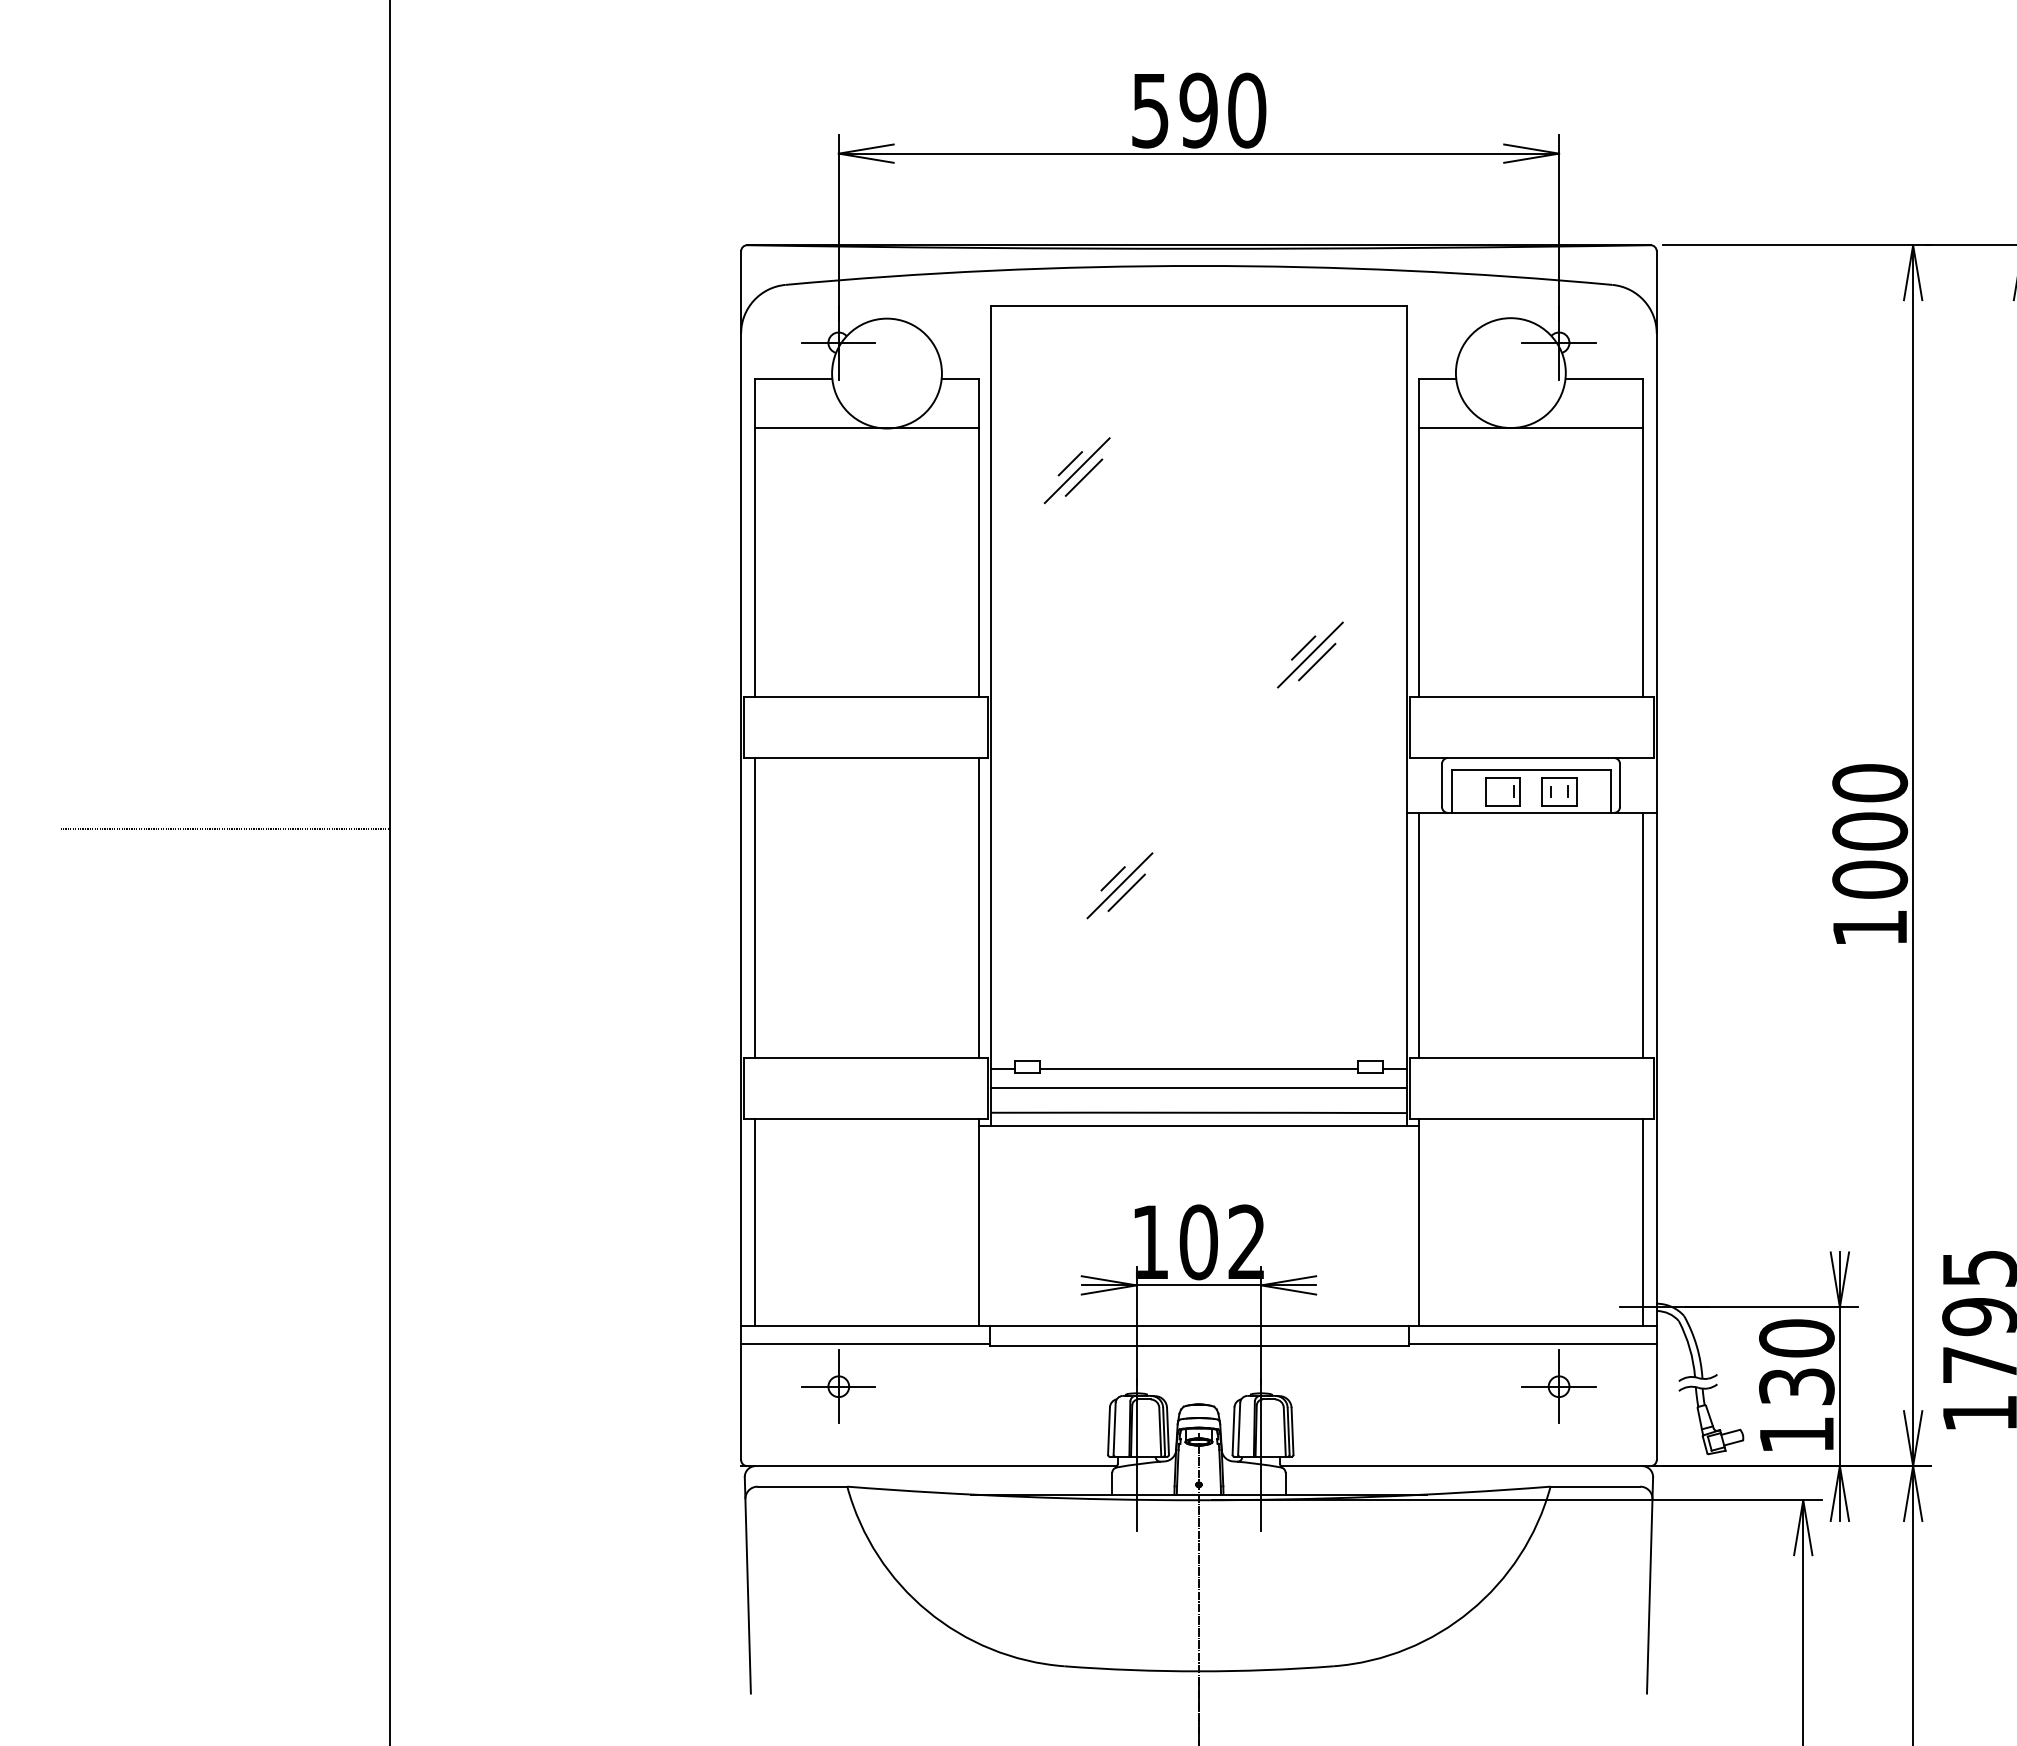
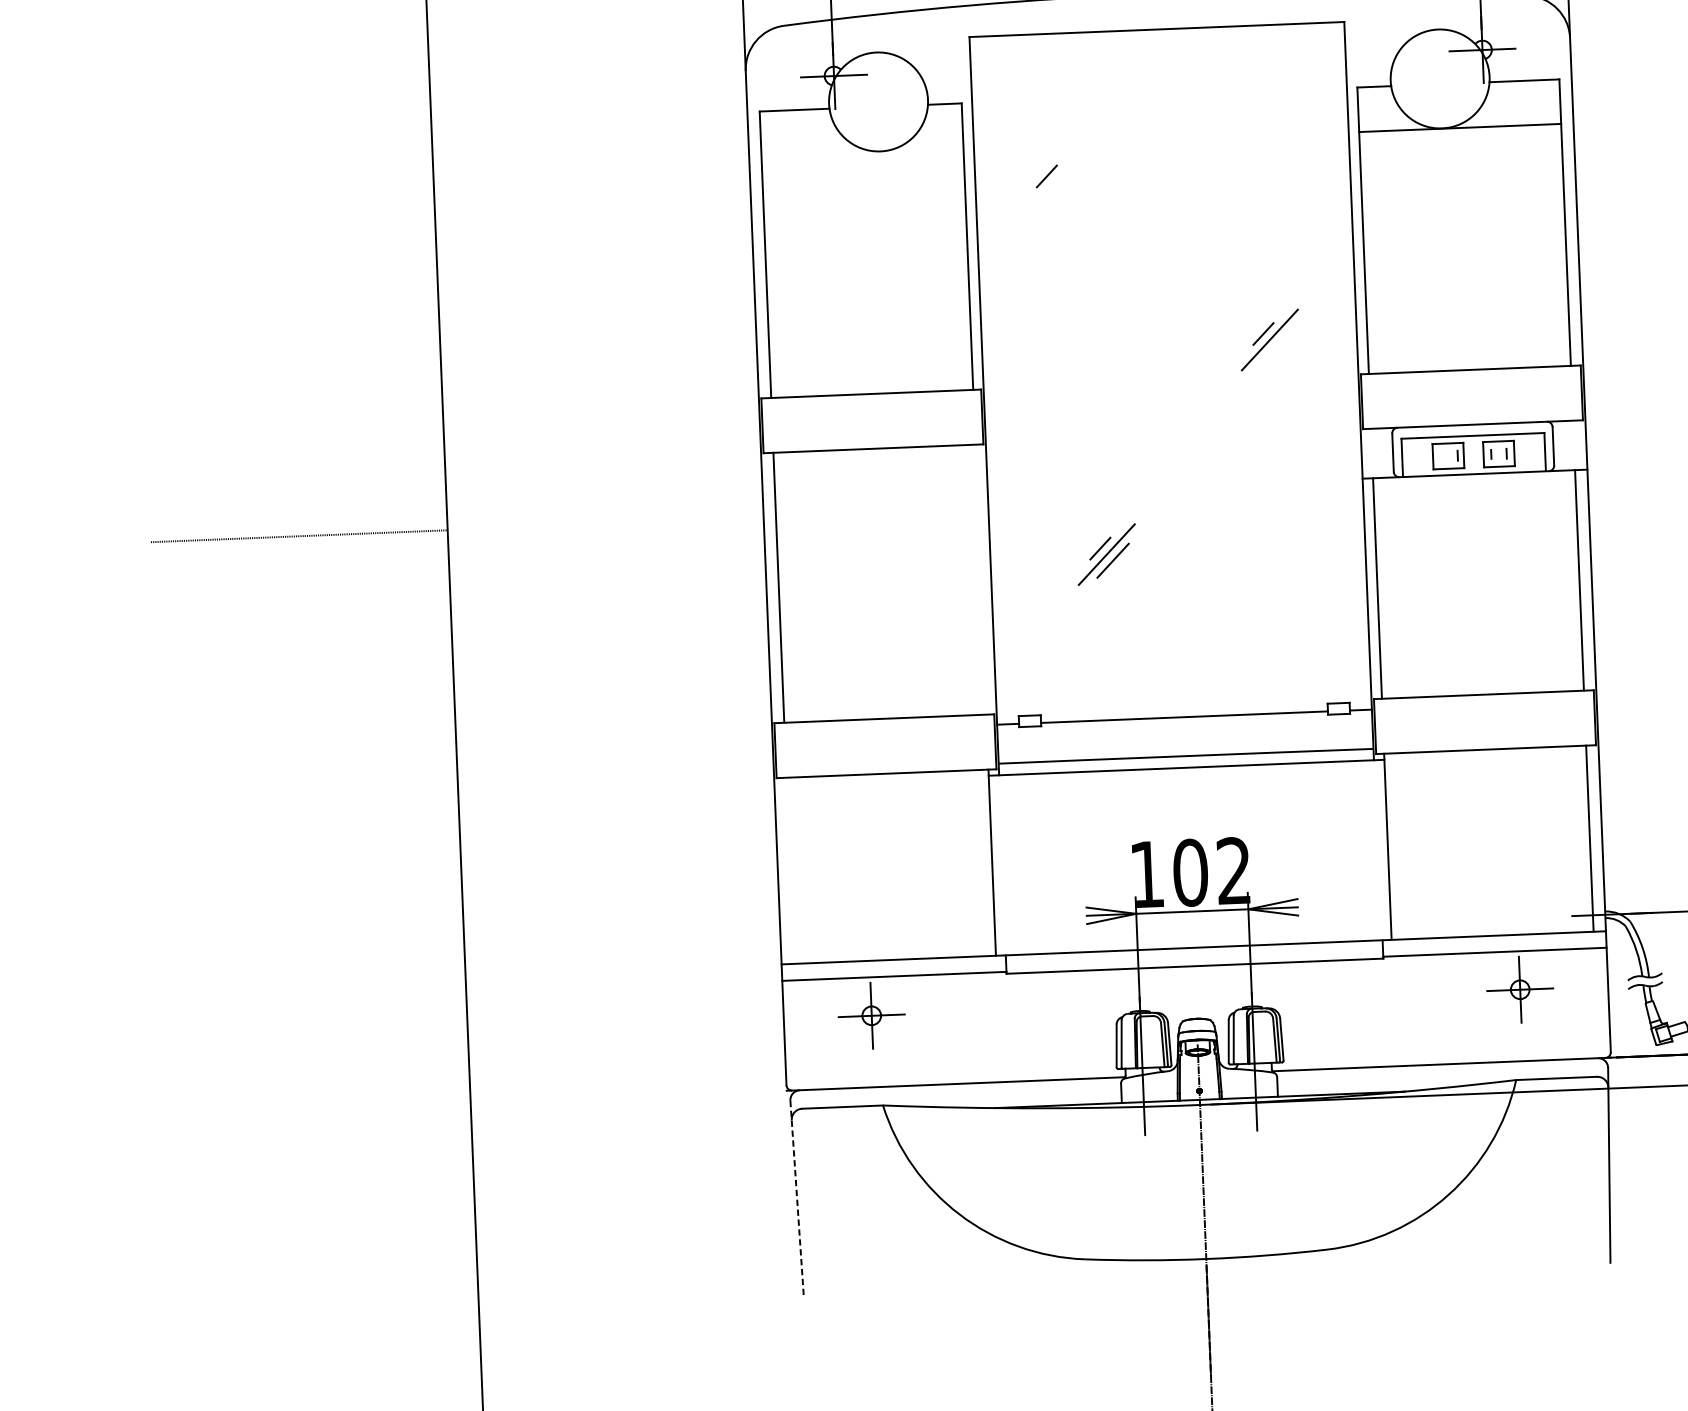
line: (866, 428) -> (862, 152), removed
line: (1076, 470) -> (1052, 182), removed
line: (1083, 477) -> (1059, 188), removed
line: (1317, 661) -> (1276, 345), removed
line: (979, 907) -> (981, 579), removed
line: (1198, 1088) -> (1184, 734), removed
line: (754, 1221) -> (789, 870), removed
line: (747, 1585) -> (796, 1198), solid -> dashed

